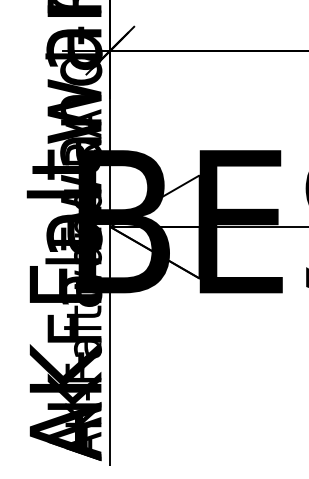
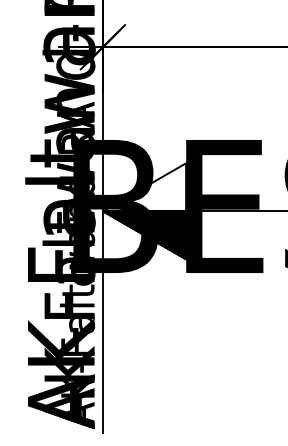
fill: (154, 252) -> (144, 235), added

